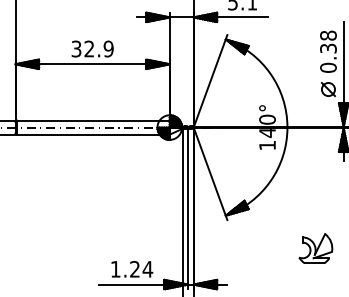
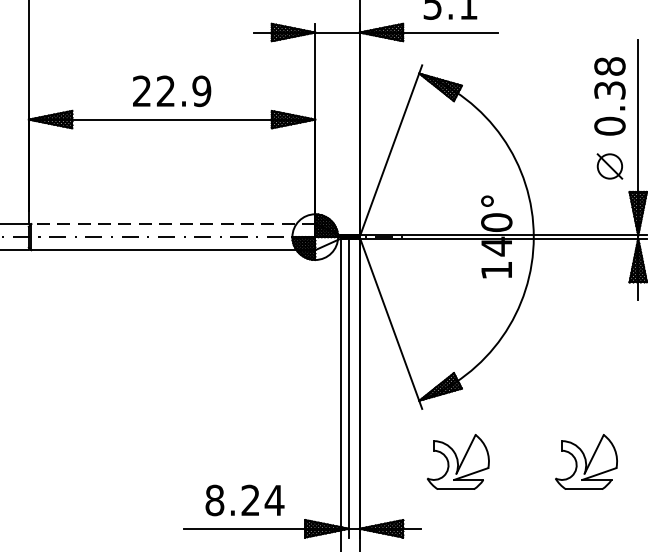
text: (76, 49) -> (141, 92), 32.9 -> 22.9
line: (92, 120) -> (171, 223), solid -> dashed
part: (246, 248) -> (457, 461), added
text: (115, 268) -> (214, 498), 1.24 -> 8.24

